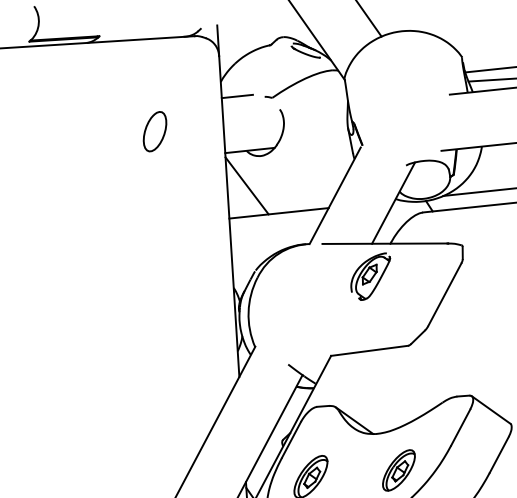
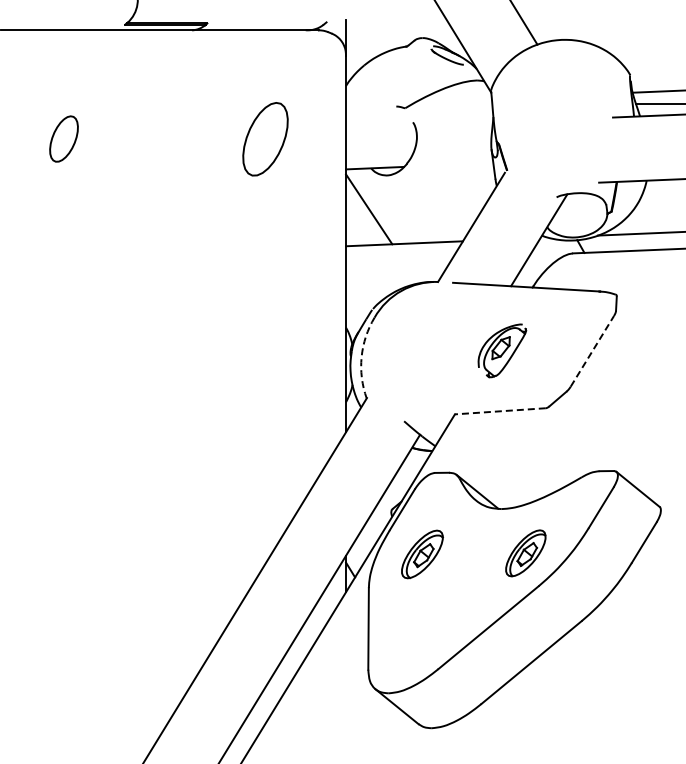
line: (237, 95) -> (364, 103), removed
part: (155, 131) -> (265, 138), size x1.6
part: (371, 276) -> (502, 350), moved
line: (444, 294) -> (592, 350), solid -> dashed
arc: (248, 312) -> (361, 357), solid -> dashed
line: (369, 351) -> (500, 411), solid -> dashed

